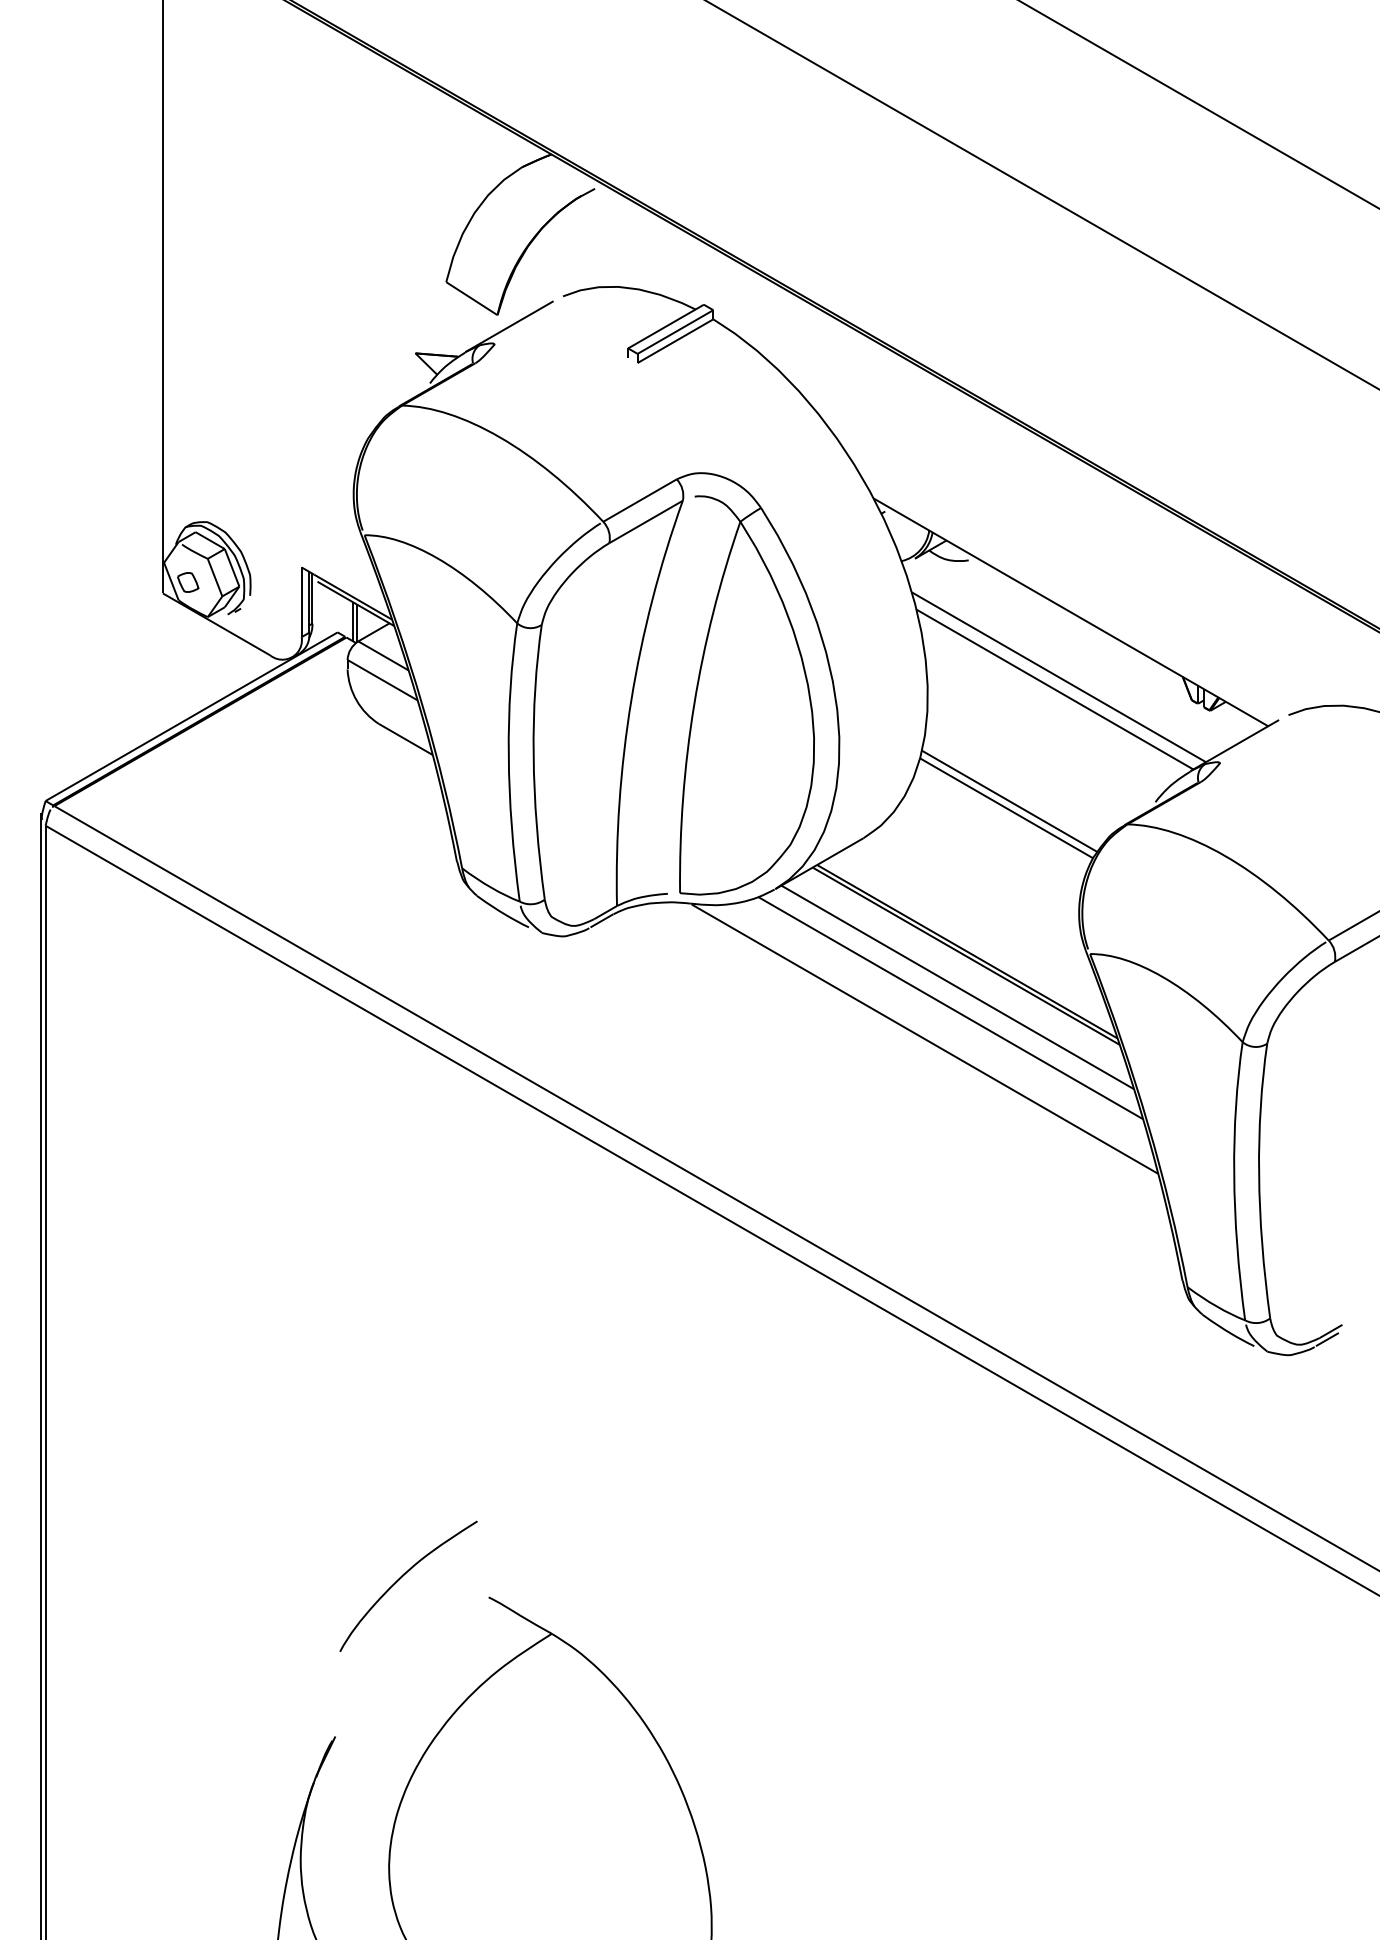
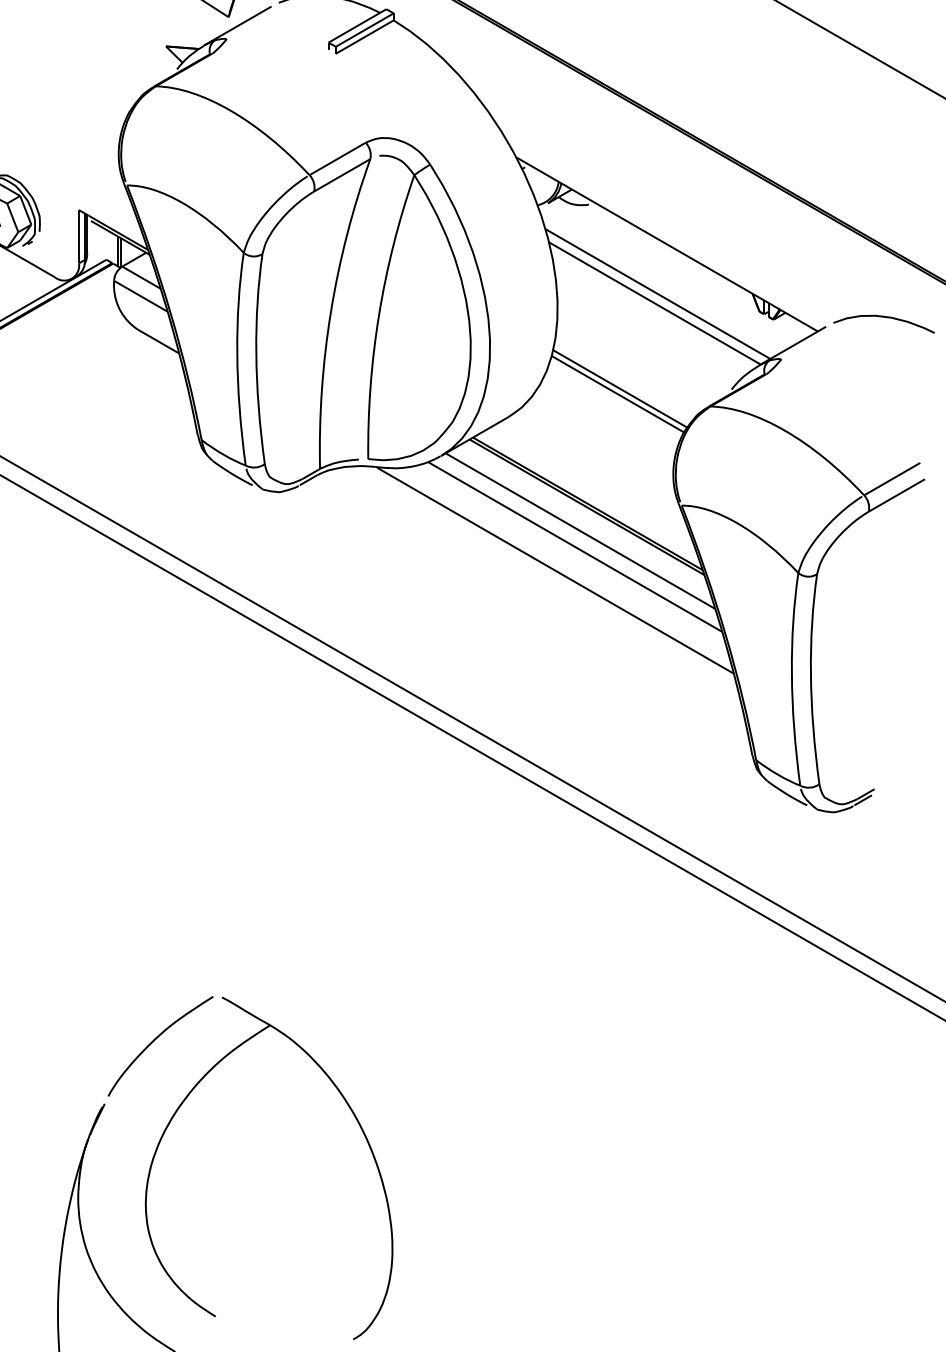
part: (401, 1578) -> (155, 1040), moved

